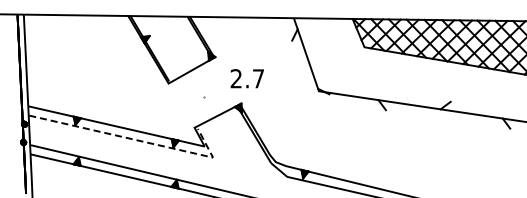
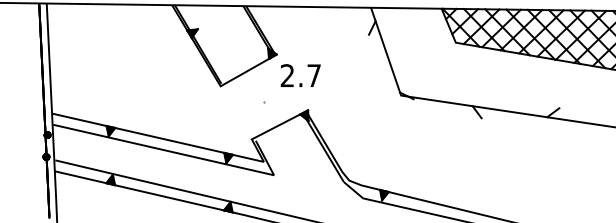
text: (246, 78) -> (299, 75), moved
line: (138, 140) -> (184, 154), dashed -> solid

